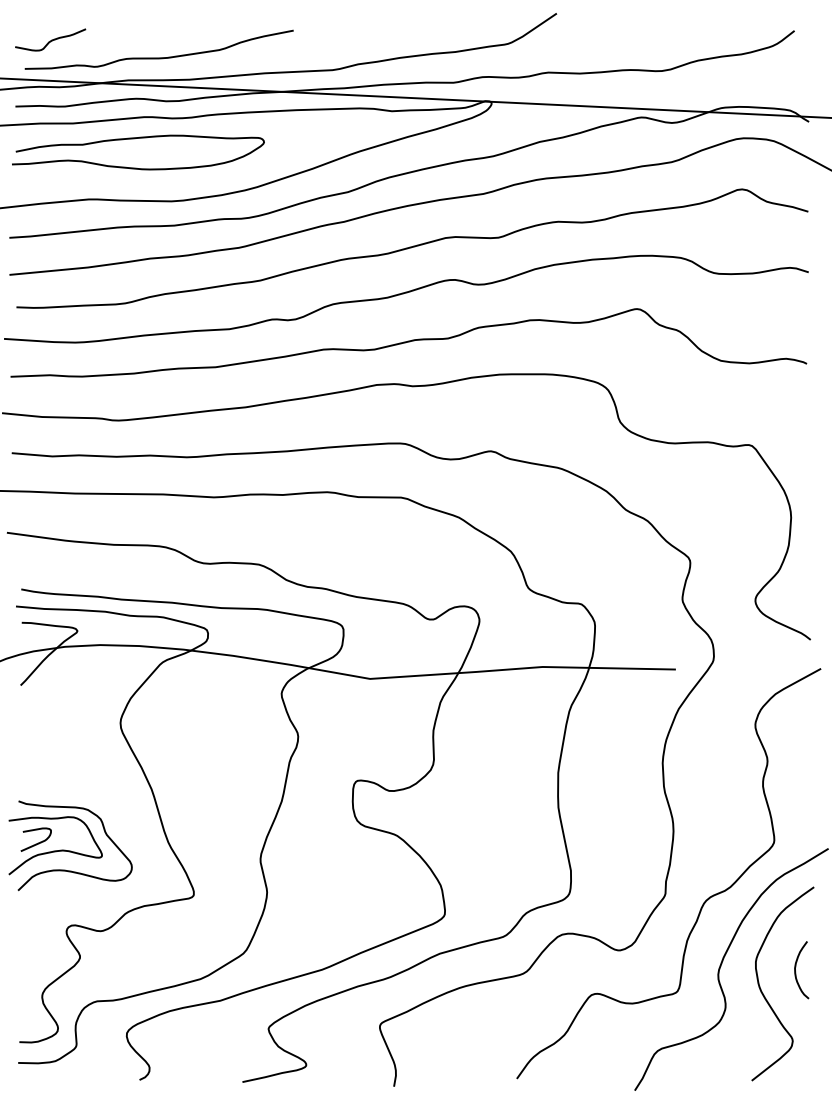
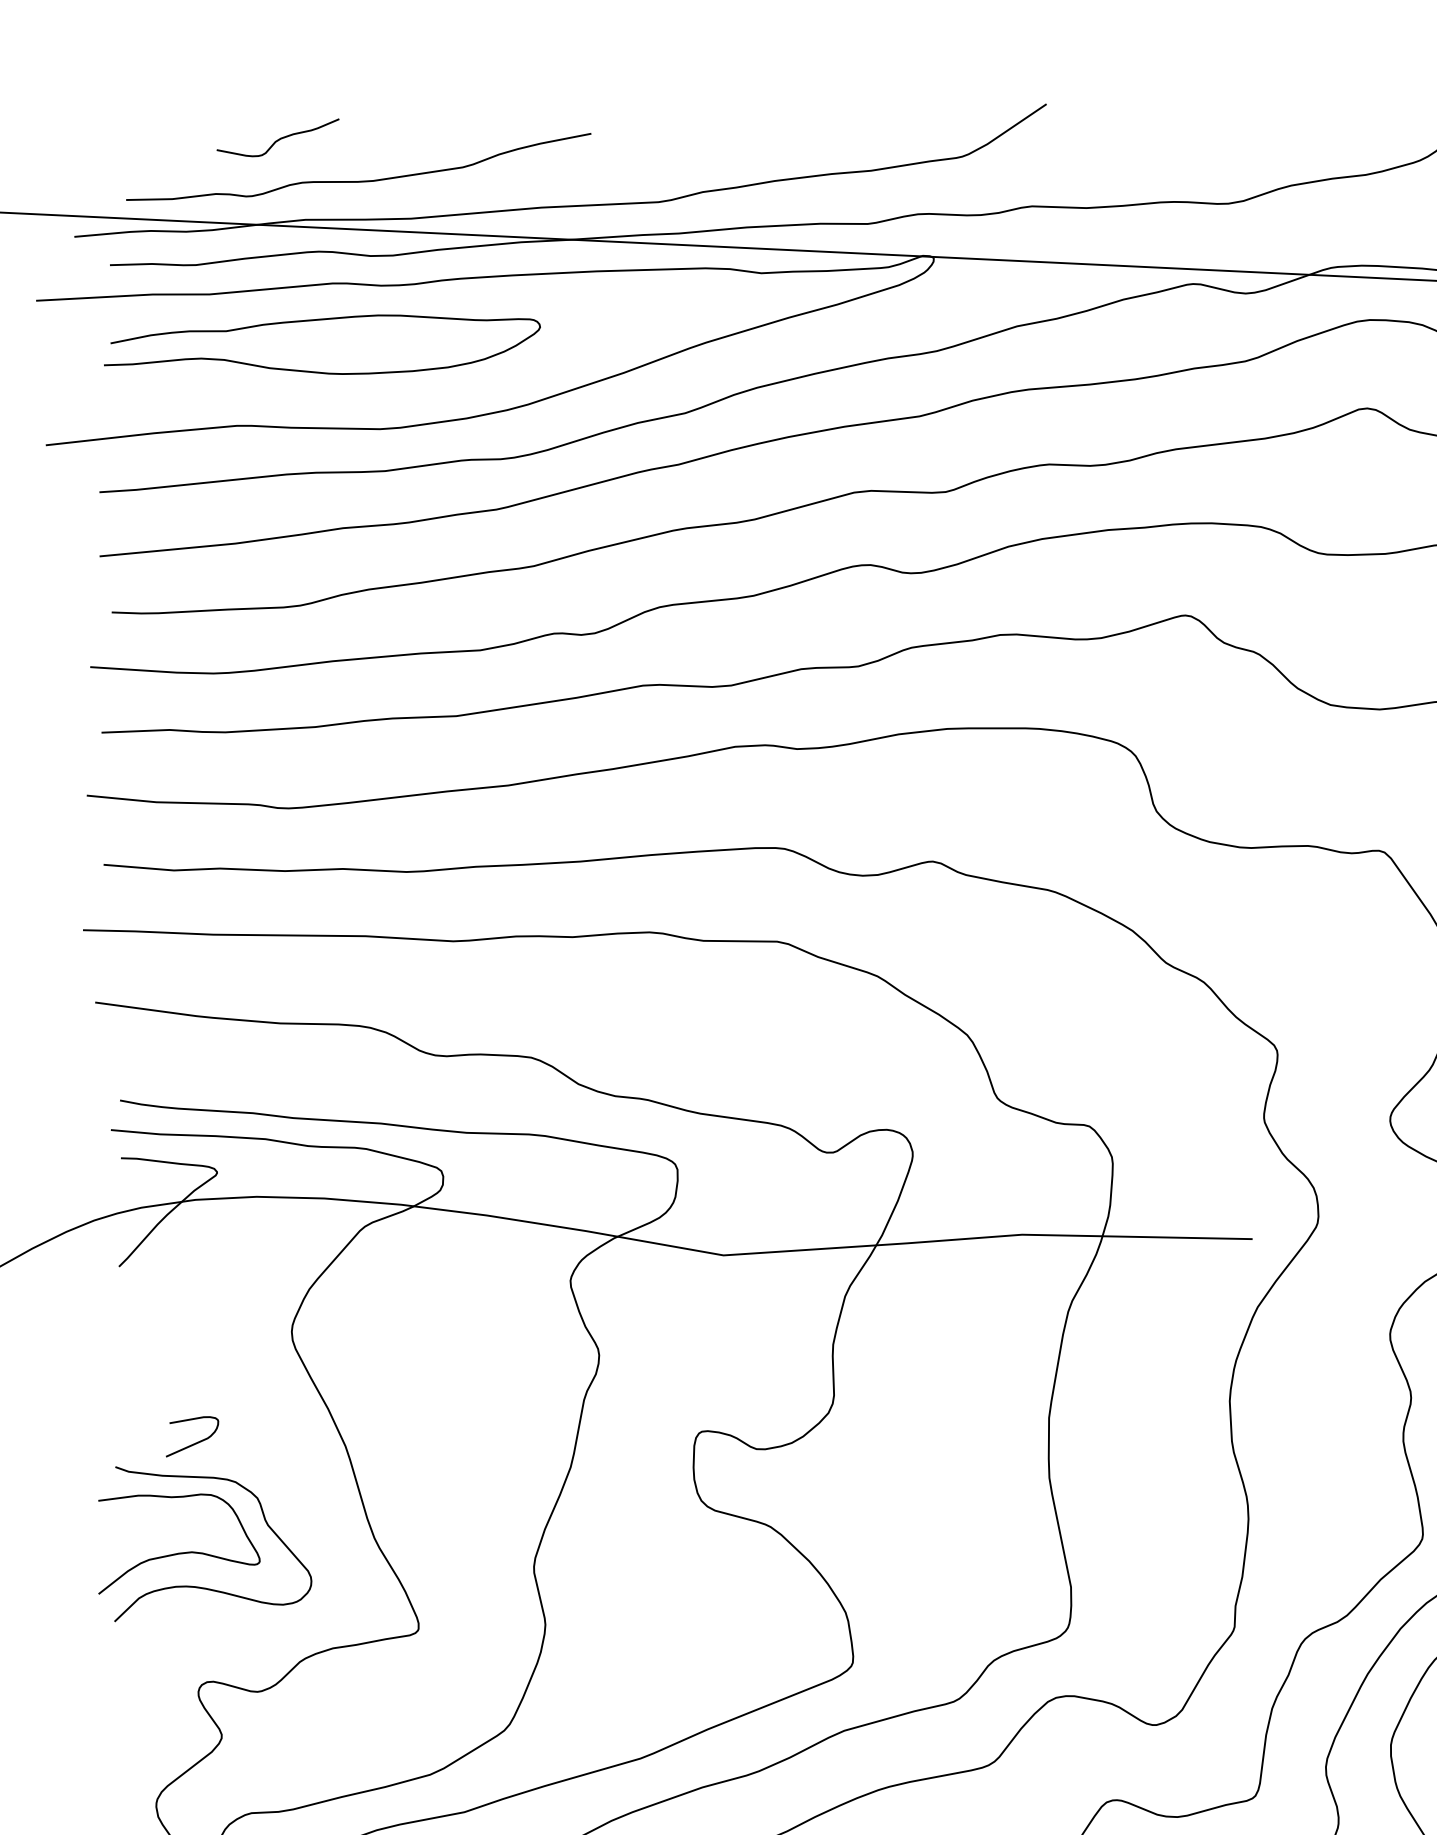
curve: (51, 39) -> (279, 136), moved
curve: (35, 843) -> (191, 1443), moved

